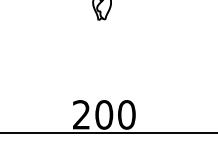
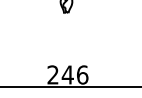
text: (114, 114) -> (74, 74), 200 -> 246

